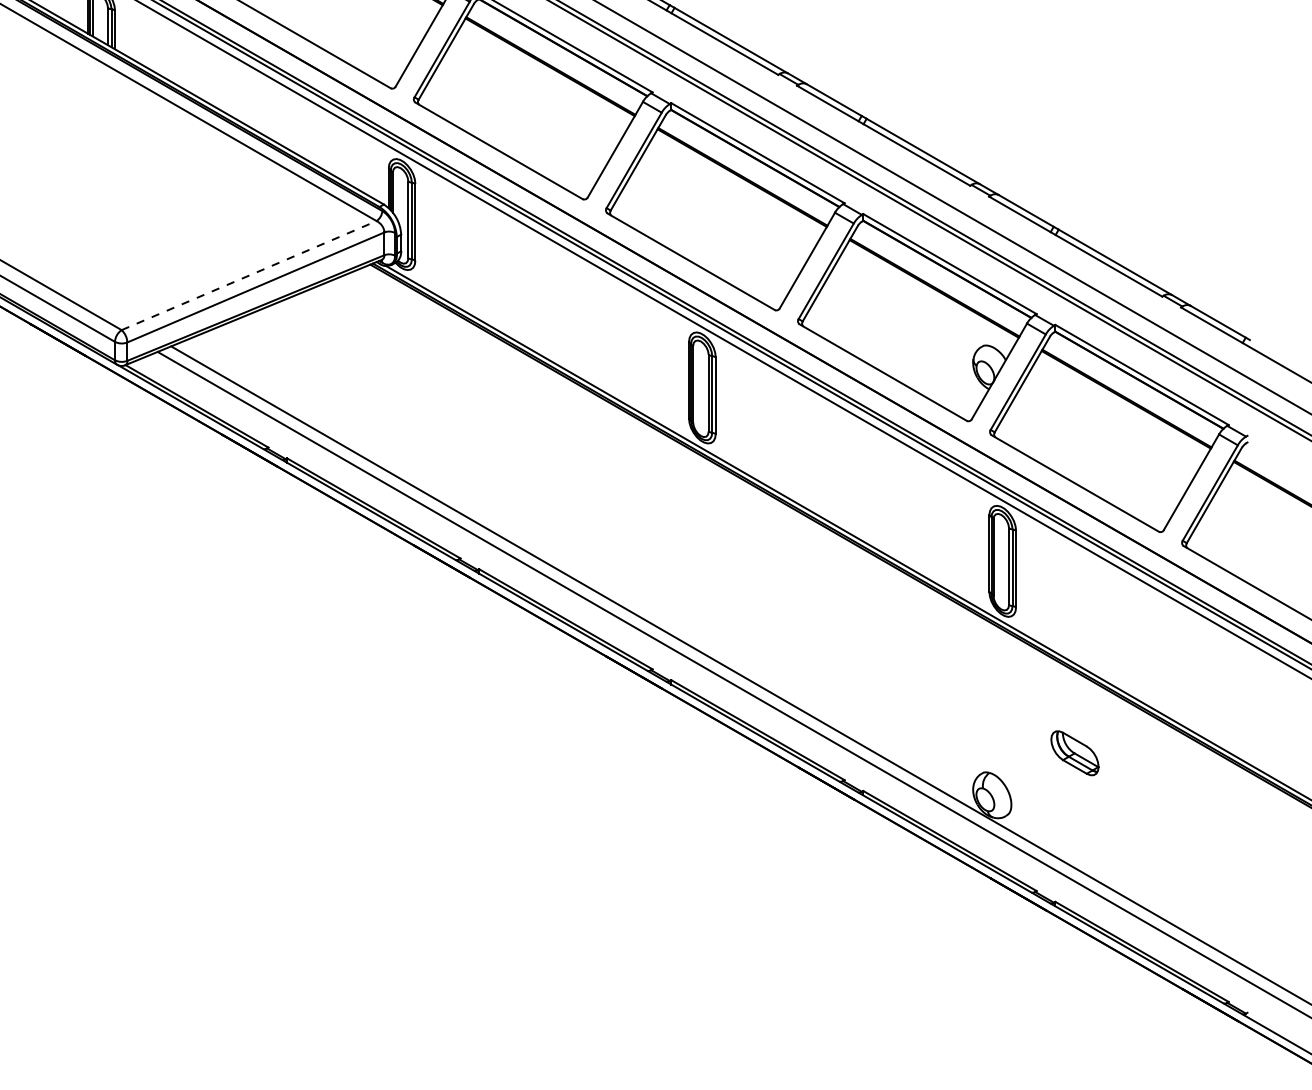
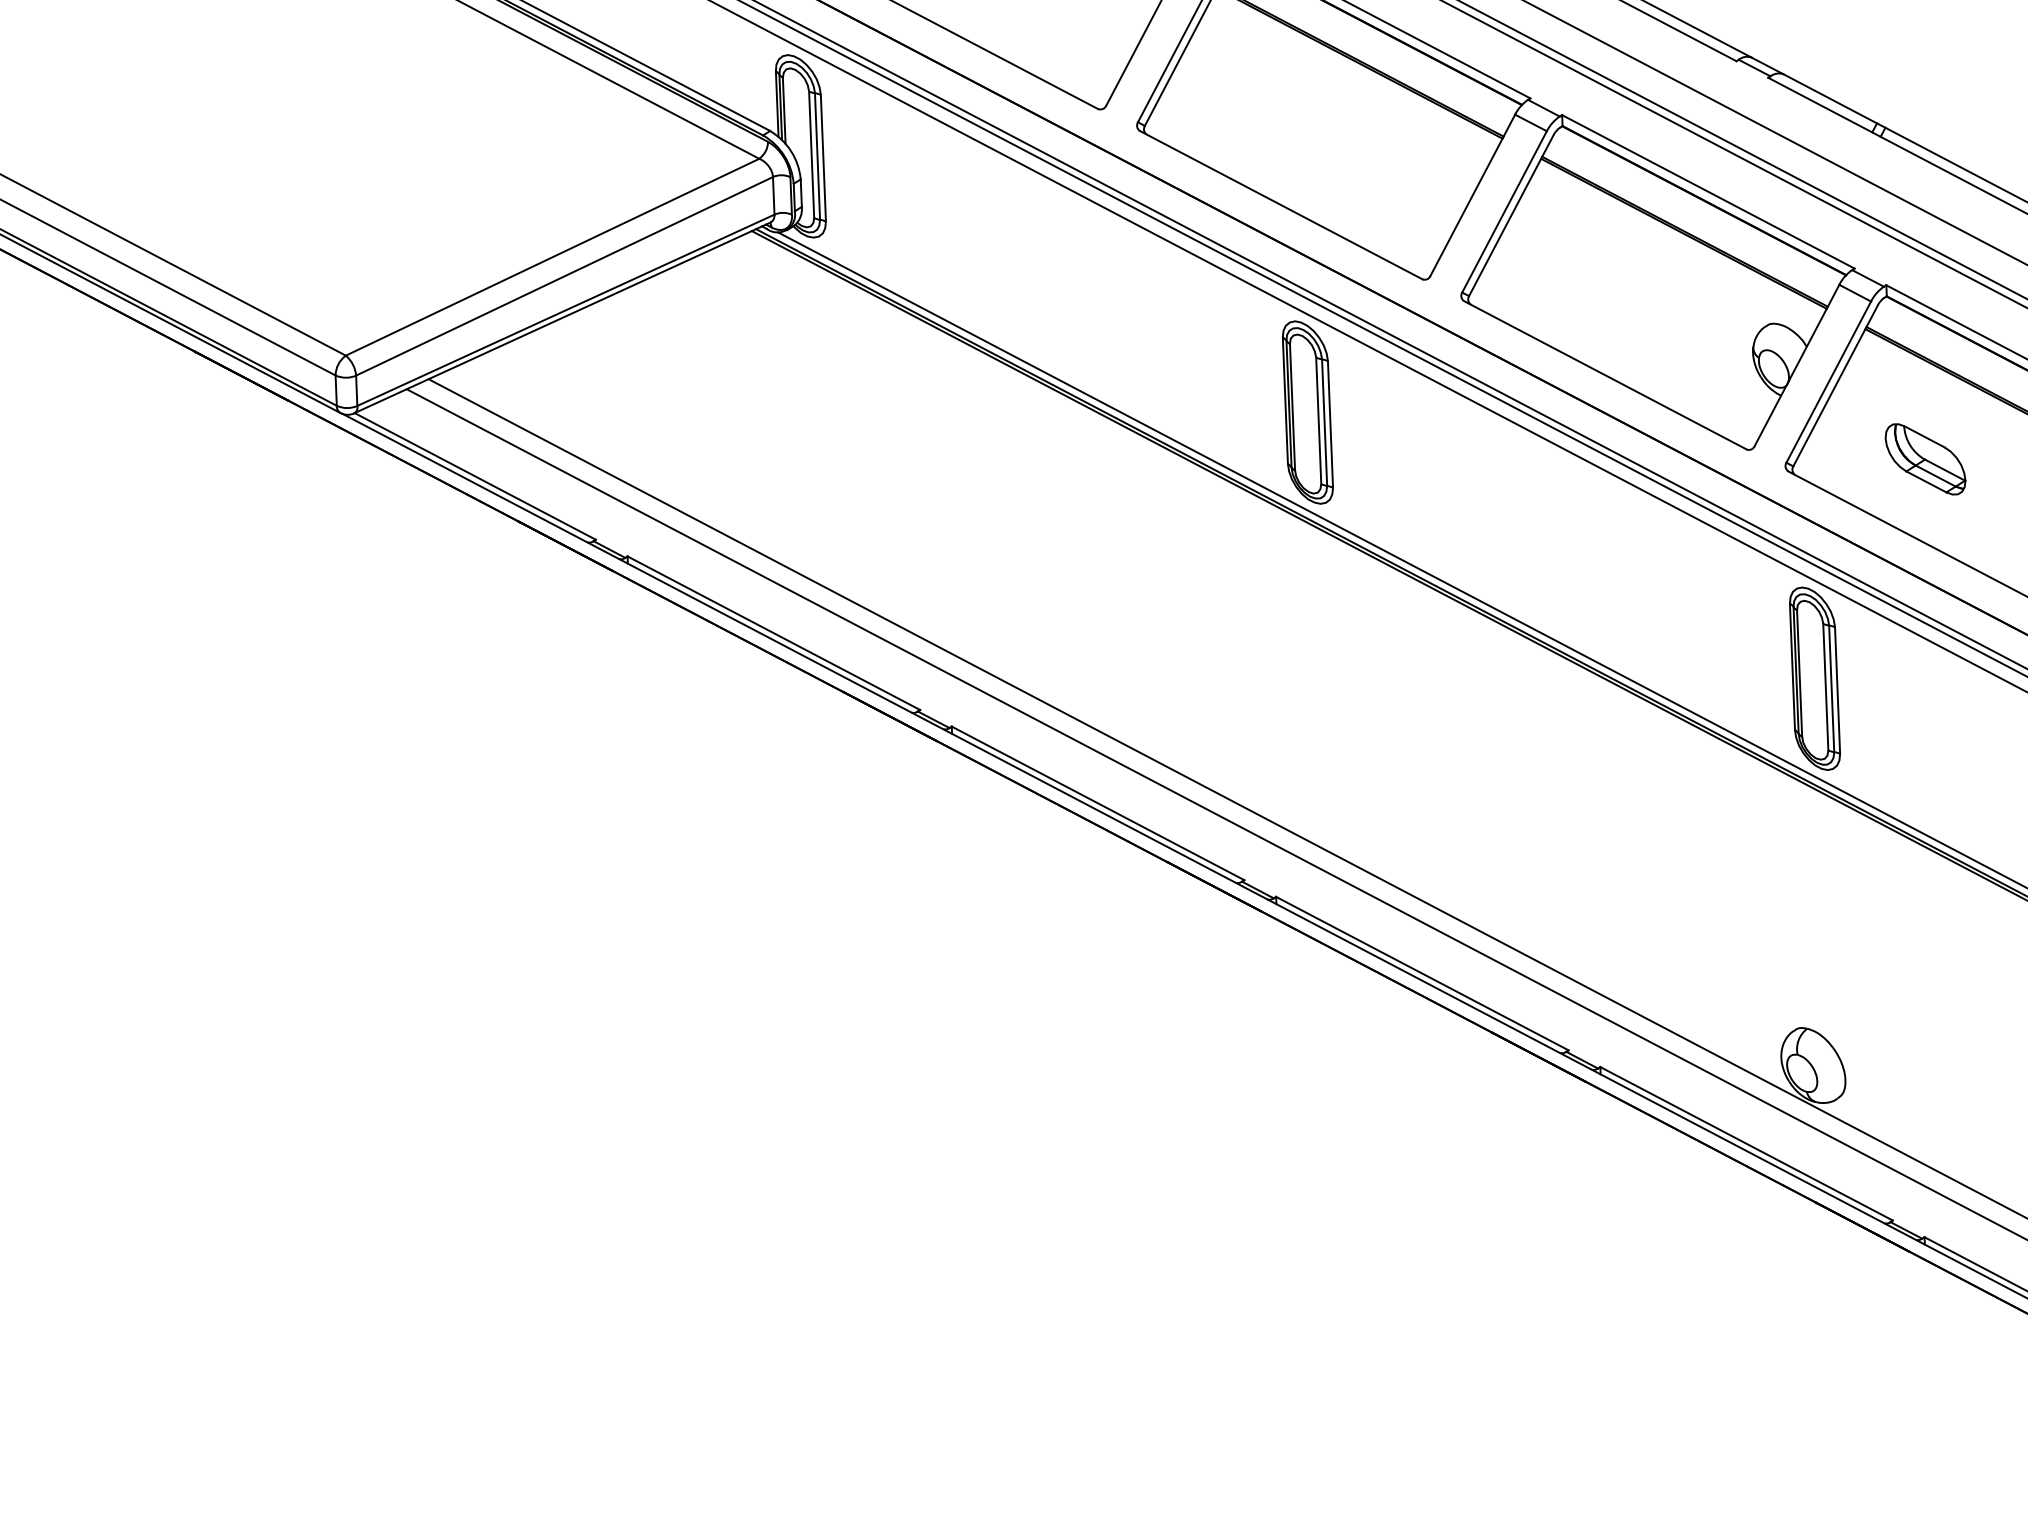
line: (249, 275) -> (553, 257), dashed -> solid
part: (1074, 753) -> (1924, 459), moved

